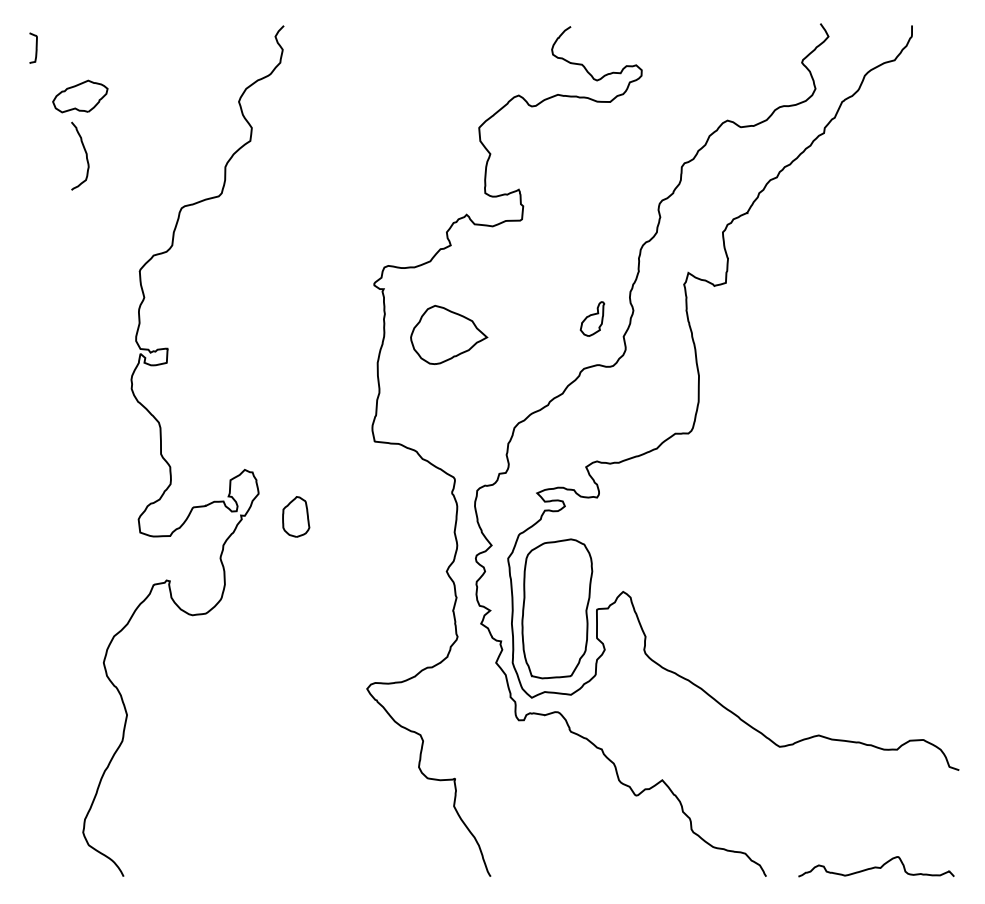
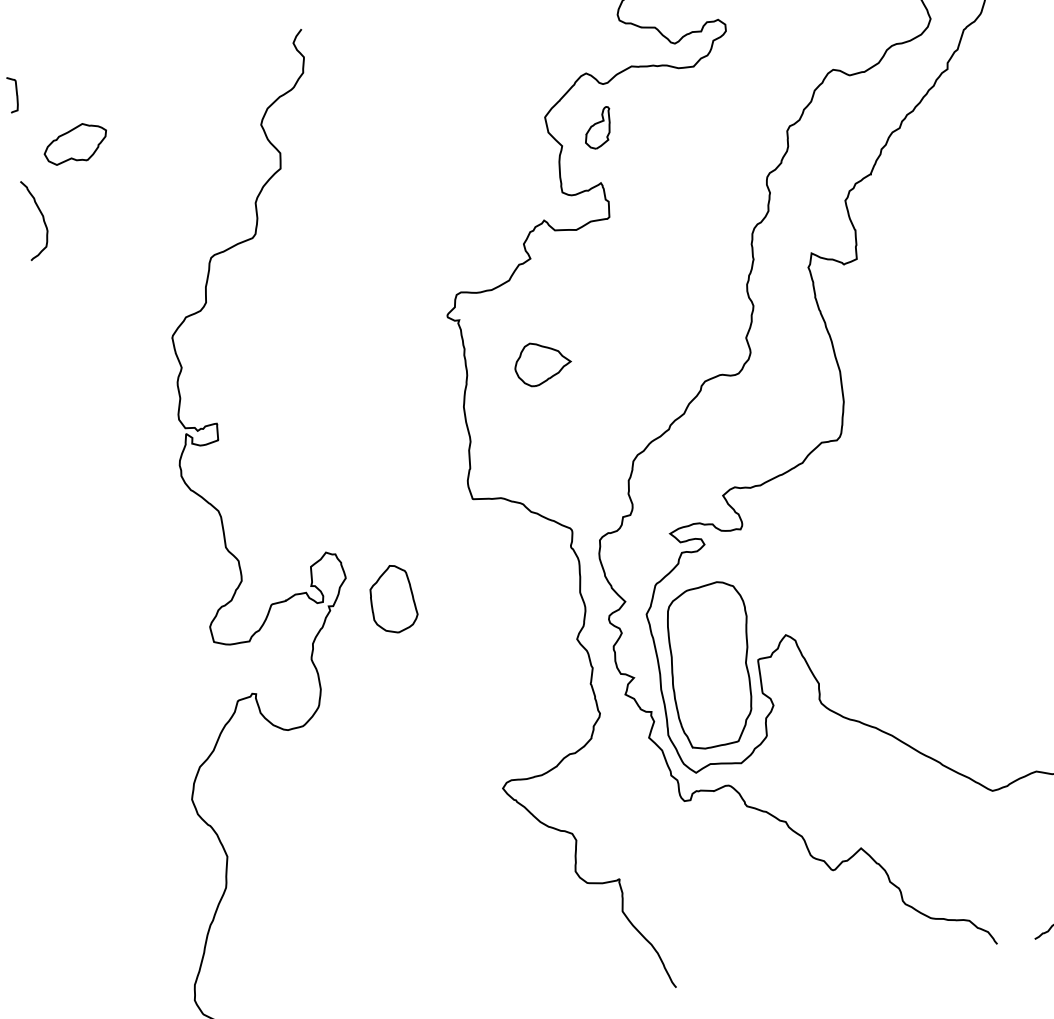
curve: (85, 155) -> (41, 218), moved
part: (592, 318) -> (597, 127), moved
part: (449, 335) -> (543, 363), size x0.62
part: (295, 516) -> (392, 598), size x1.43

